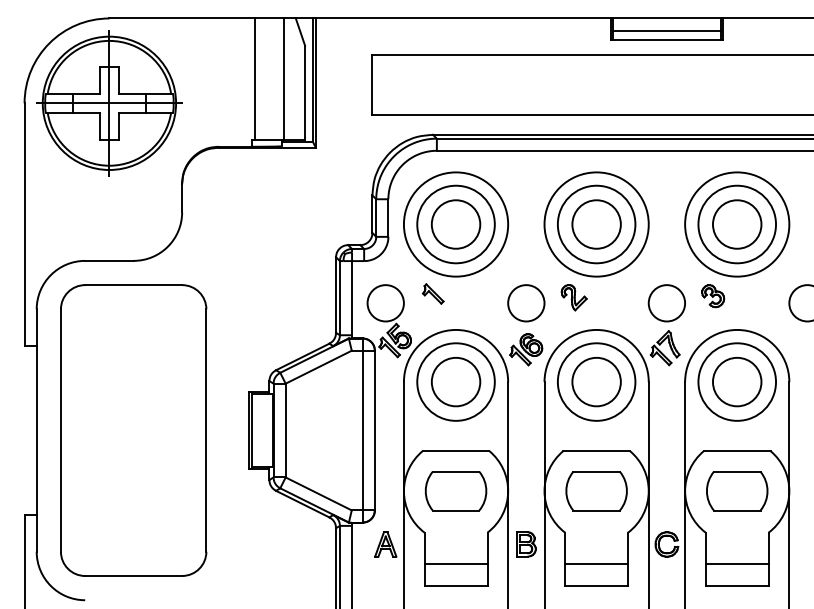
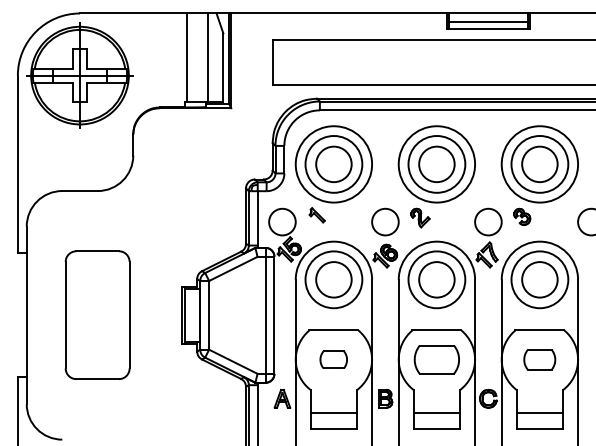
part: (133, 429) -> (97, 314), size x0.6
part: (455, 490) -> (333, 359), size x0.6
part: (736, 490) -> (539, 359), size x0.7

